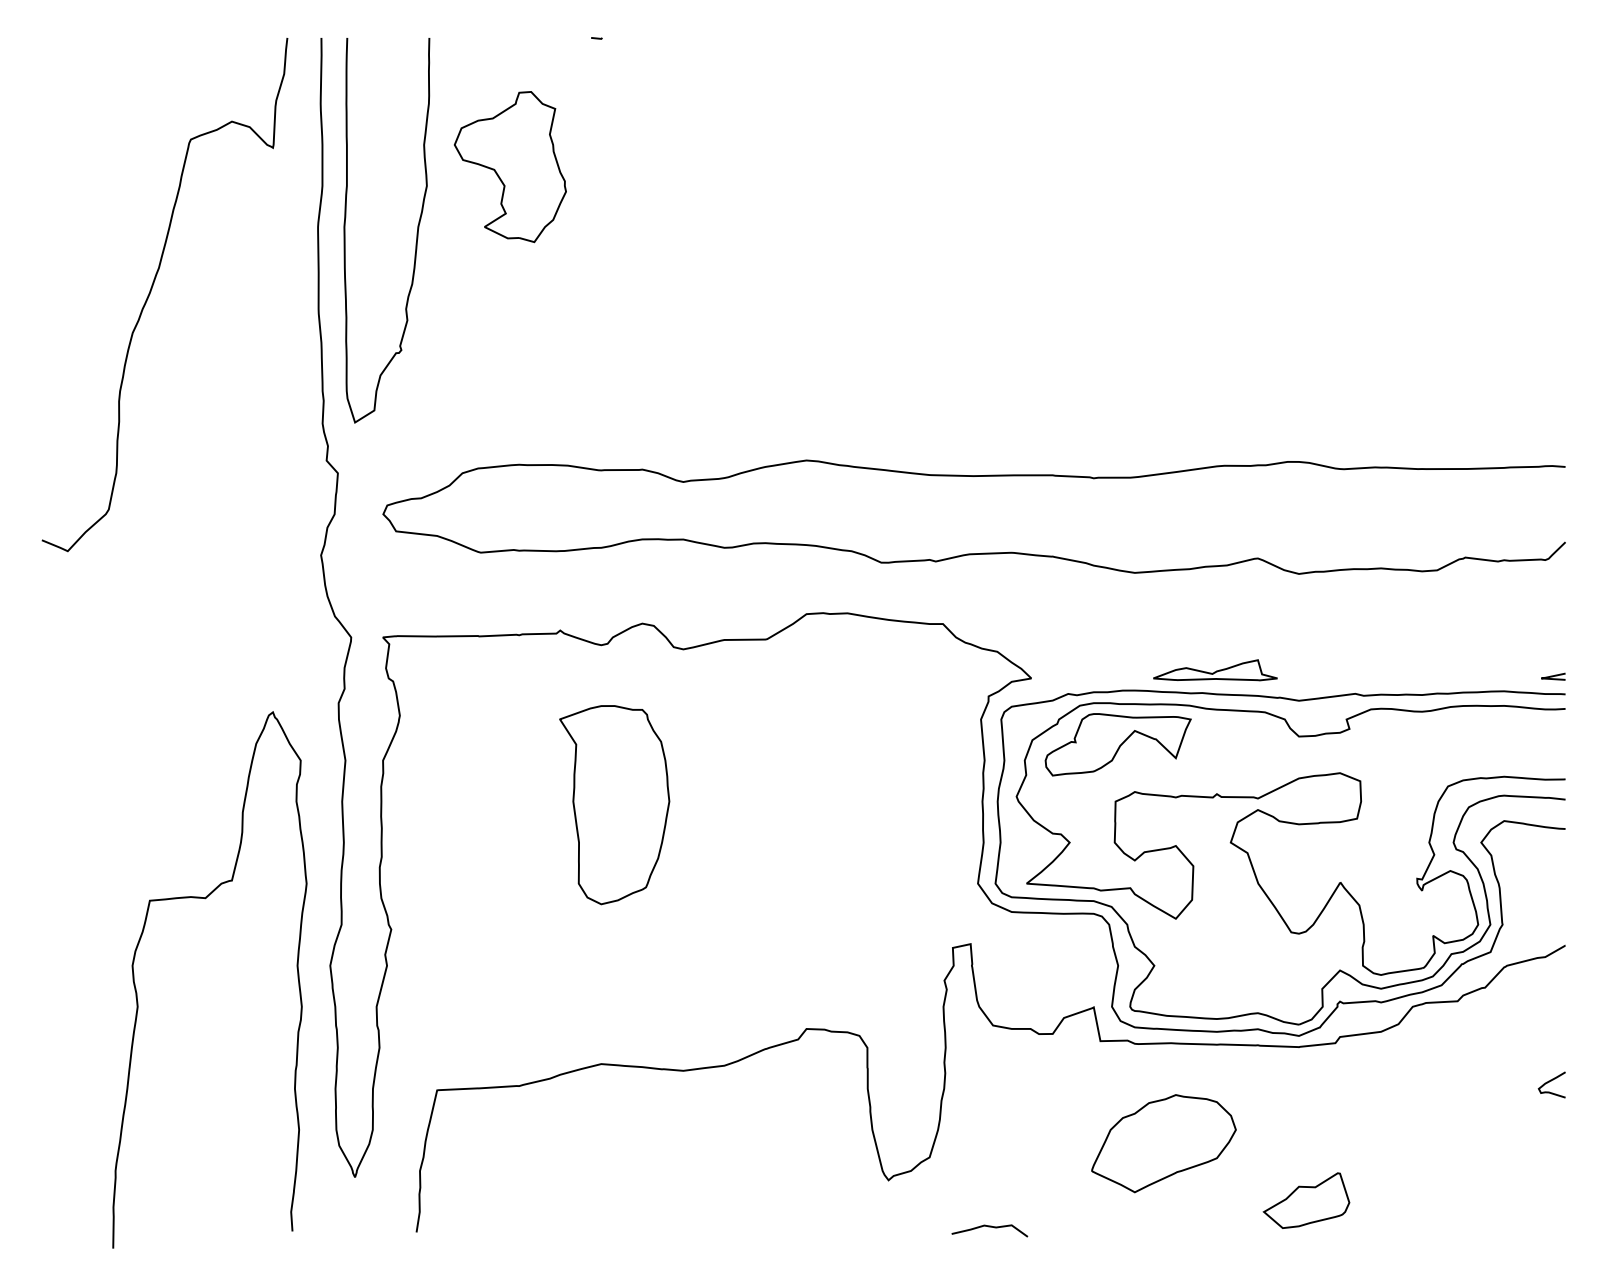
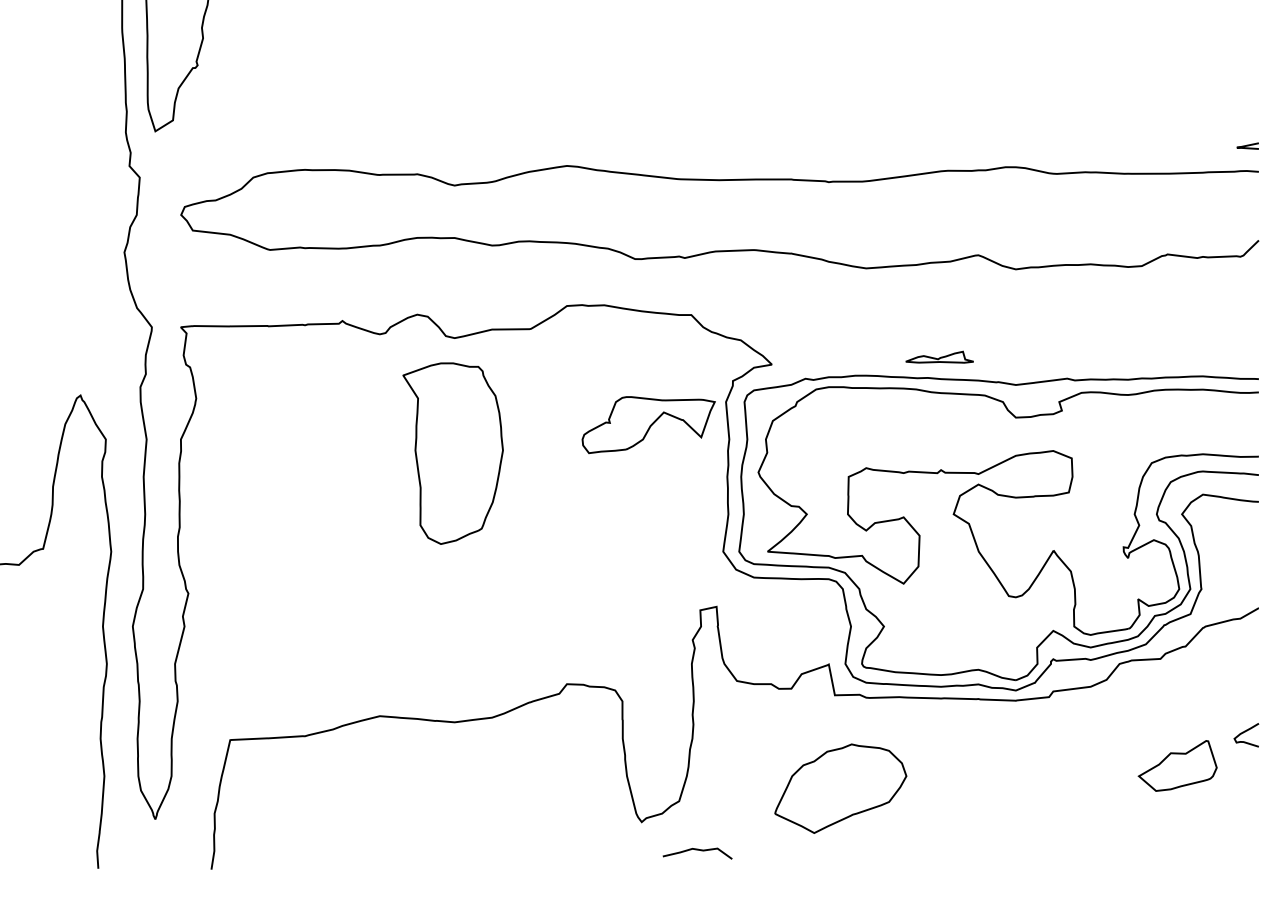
part: (1215, 670) -> (939, 357), size x0.6
curve: (1553, 676) -> (1247, 145), moved
part: (1117, 744) -> (648, 424), moved
part: (614, 805) -> (452, 454), moved
part: (1163, 1143) -> (840, 788), moved
part: (1306, 1200) -> (1177, 765), moved
curve: (989, 1227) -> (697, 850), moved

